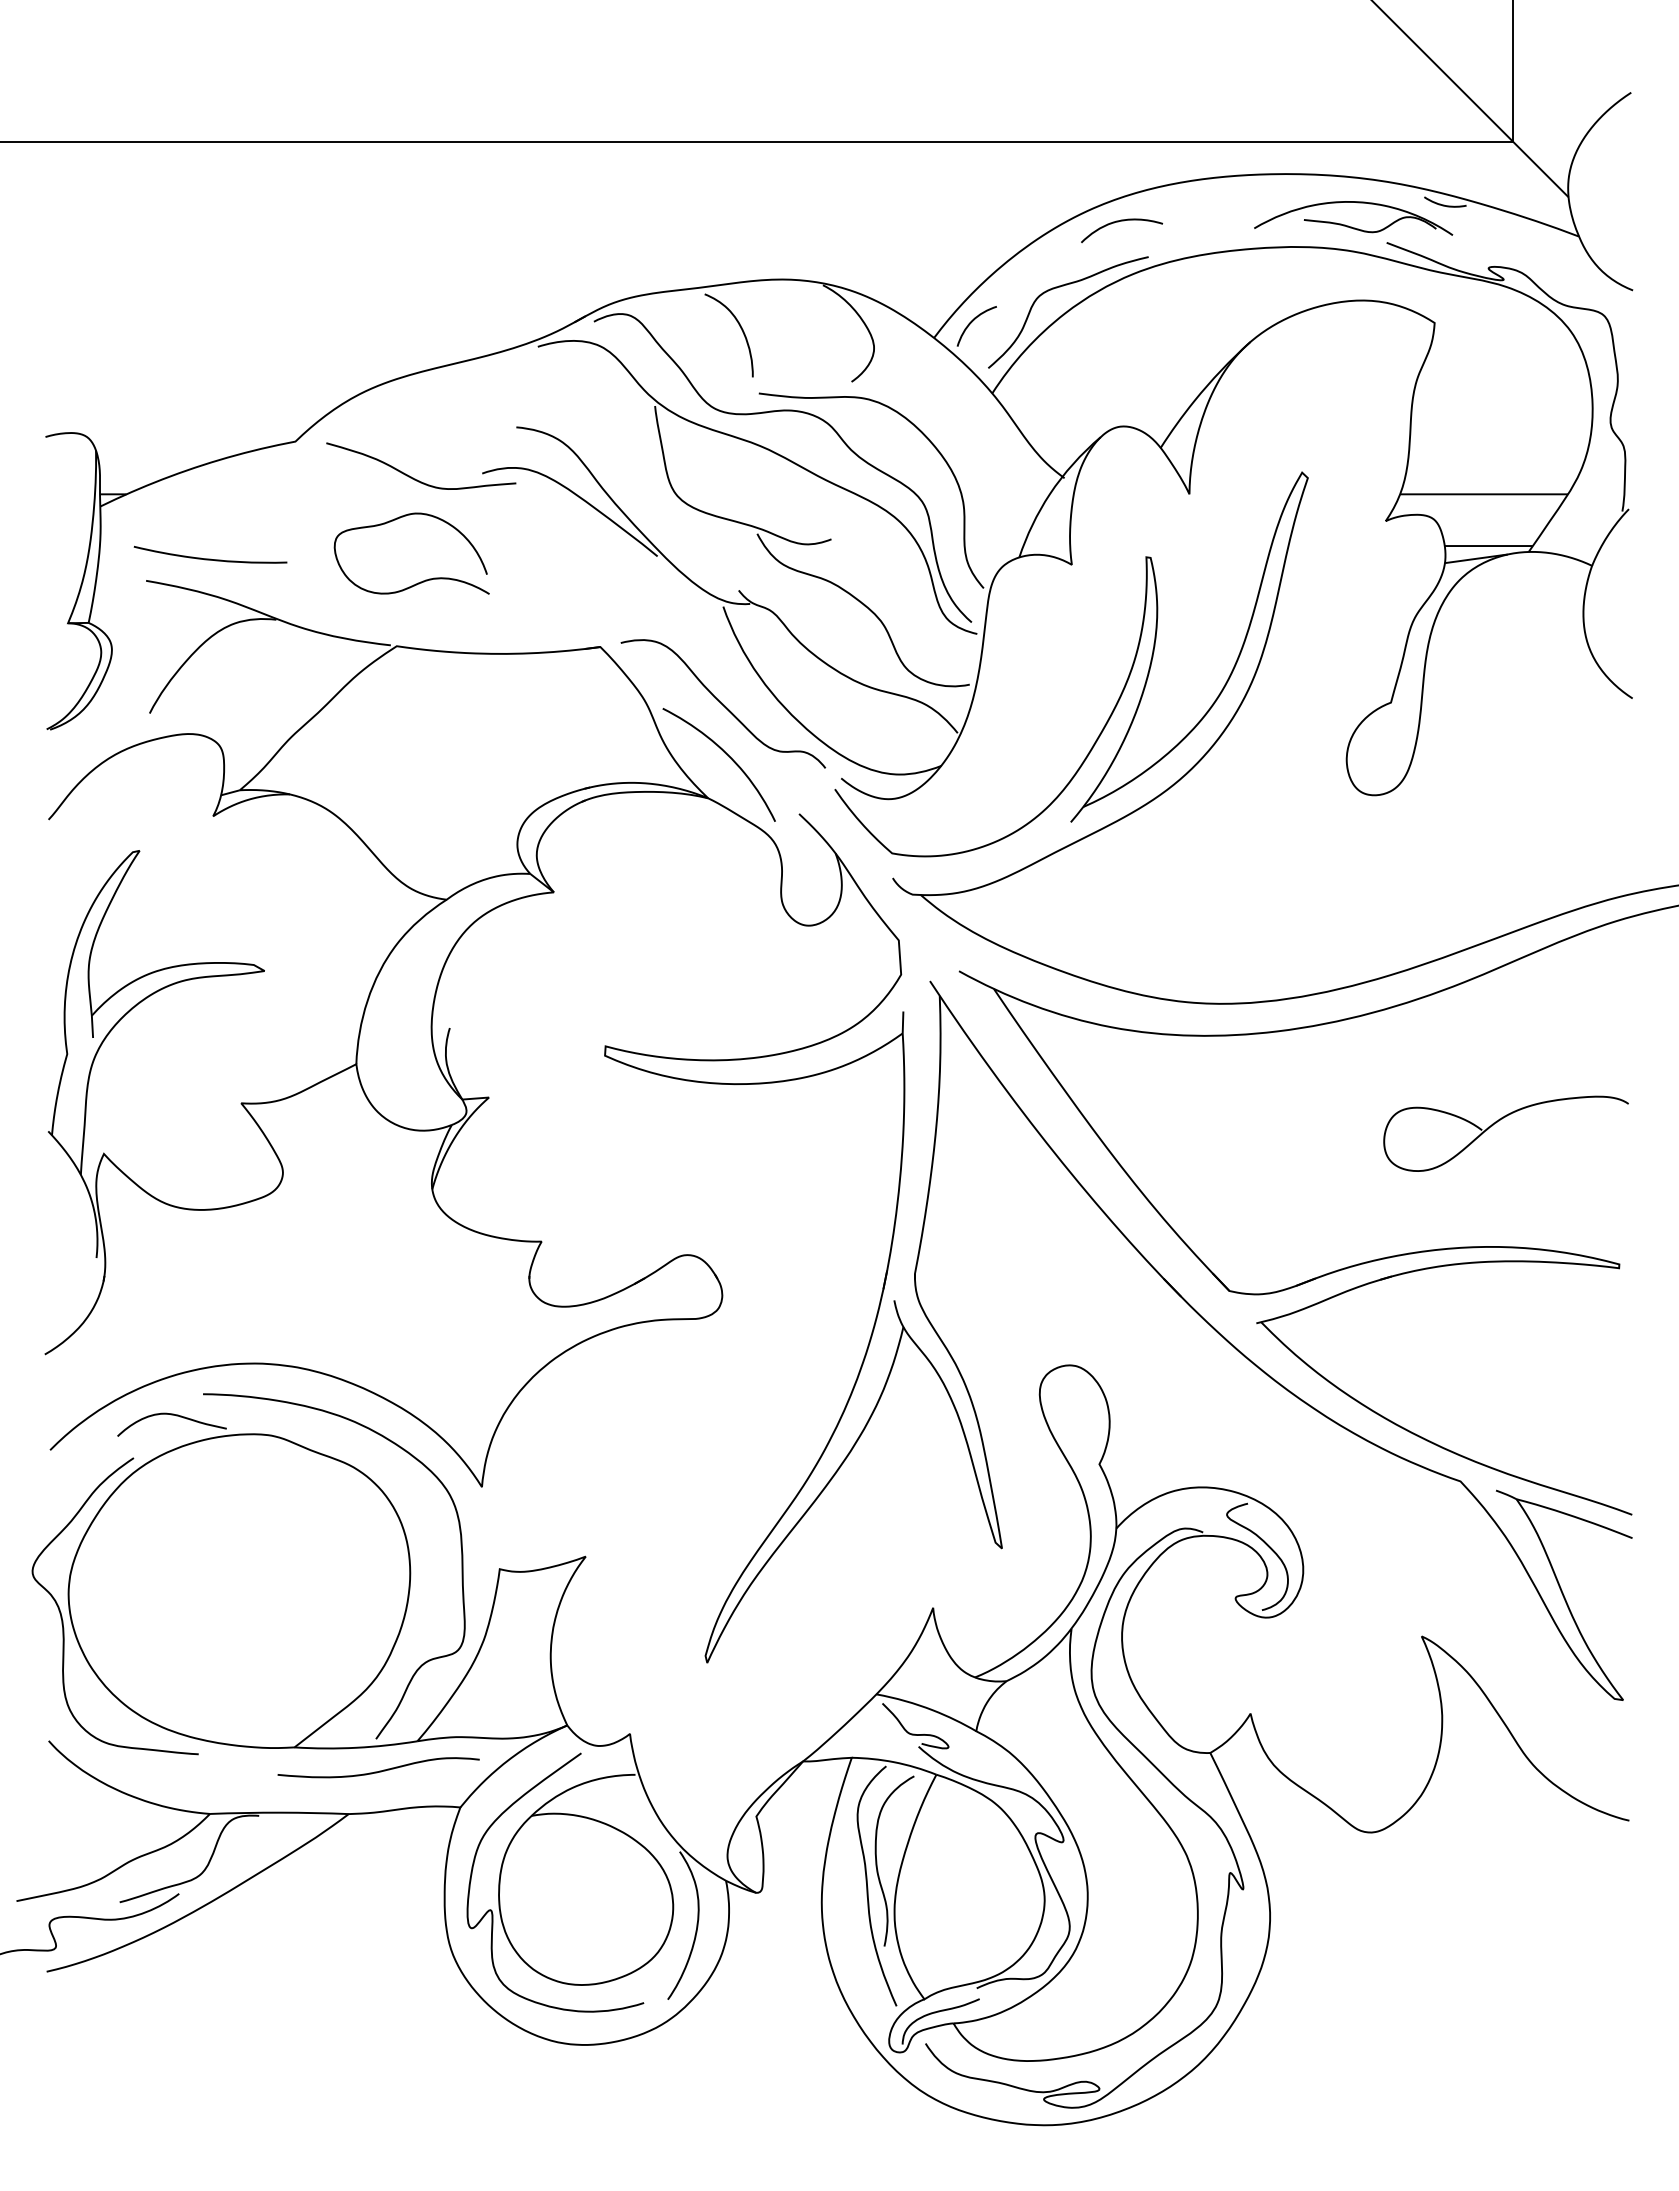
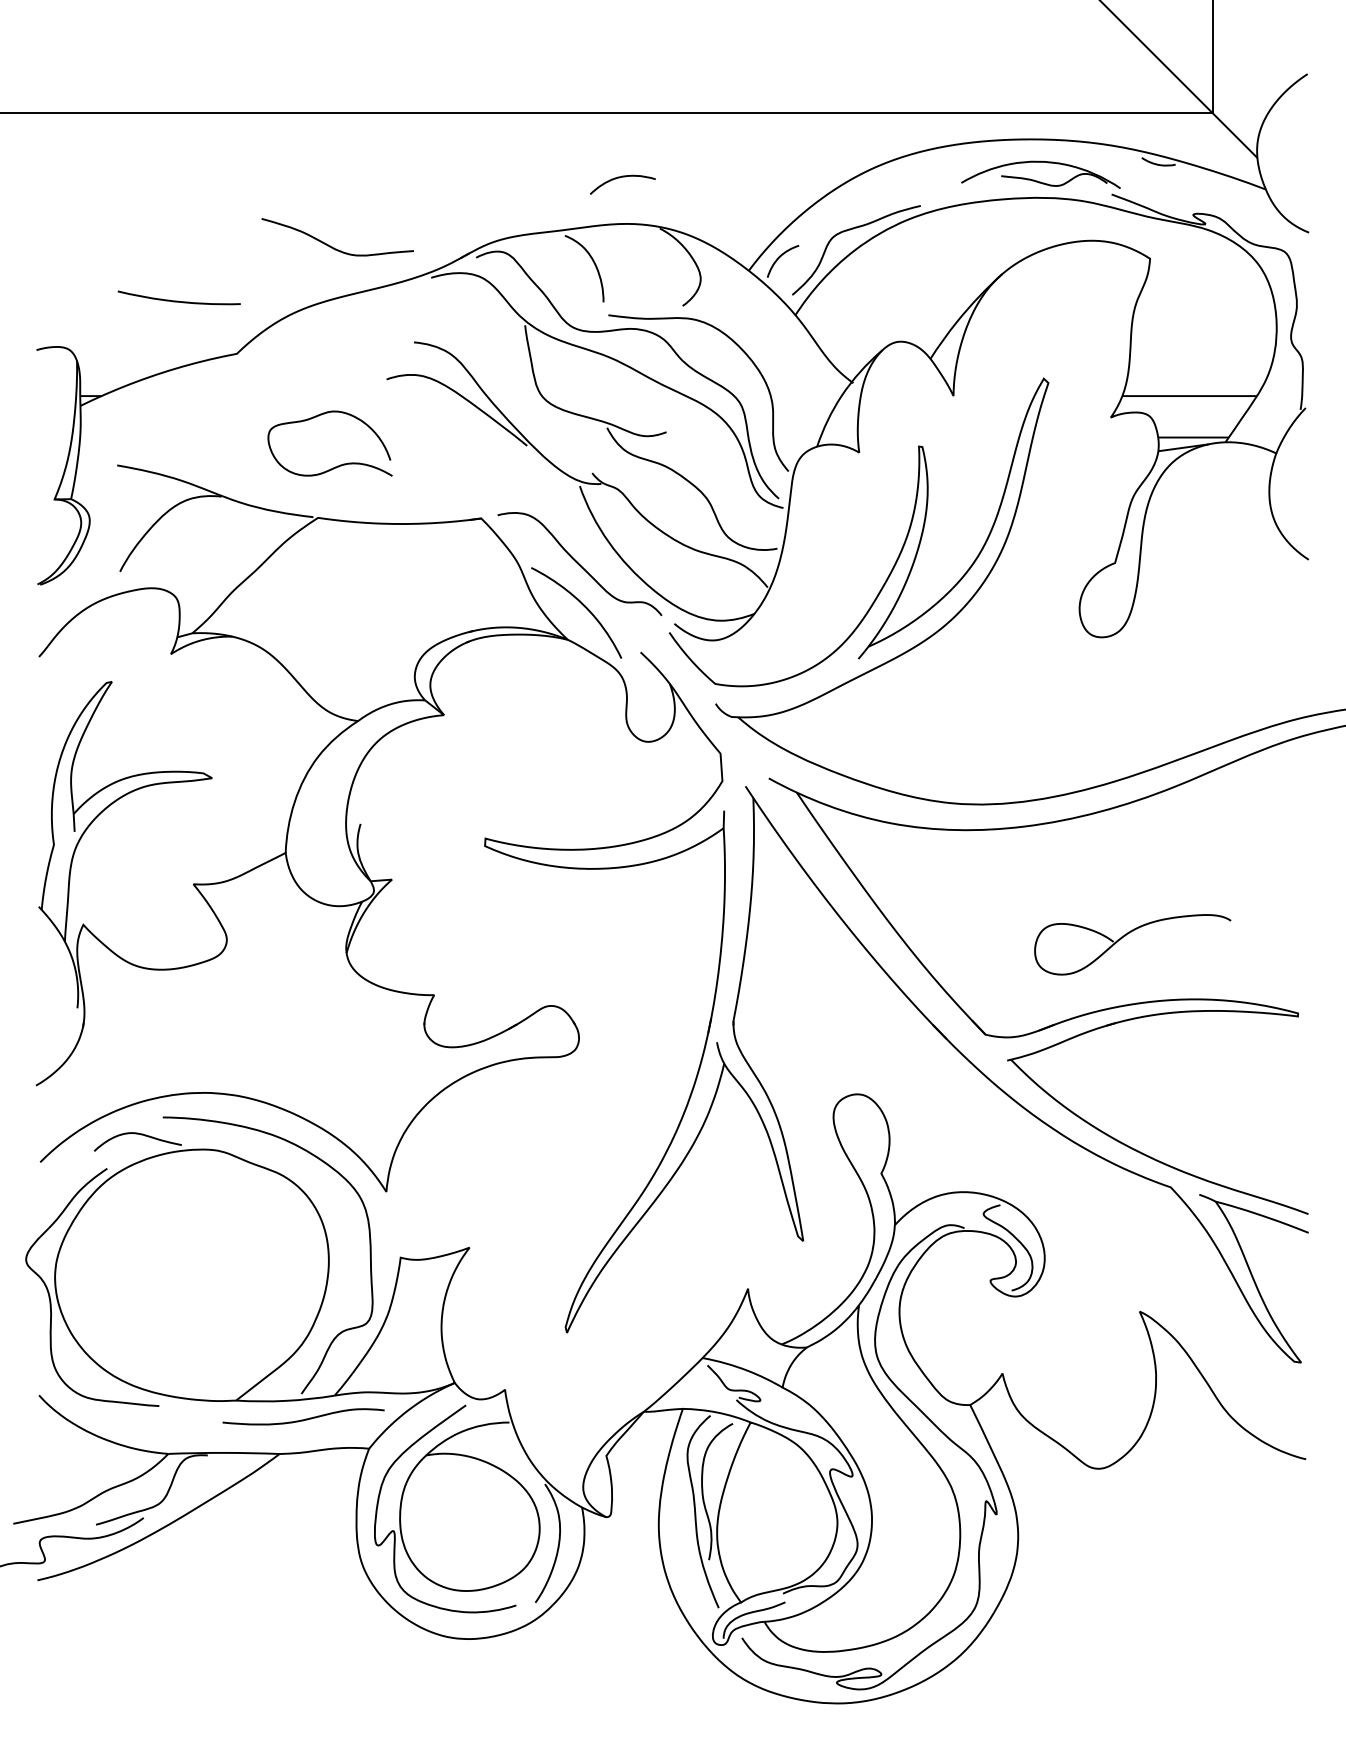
curve: (1118, 222) -> (620, 178), moved
part: (1351, 226) -> (1039, 181), moved
curve: (415, 478) -> (333, 247), moved
curve: (210, 558) -> (179, 300), moved
curve: (1499, 1121) -> (1127, 934), moved

